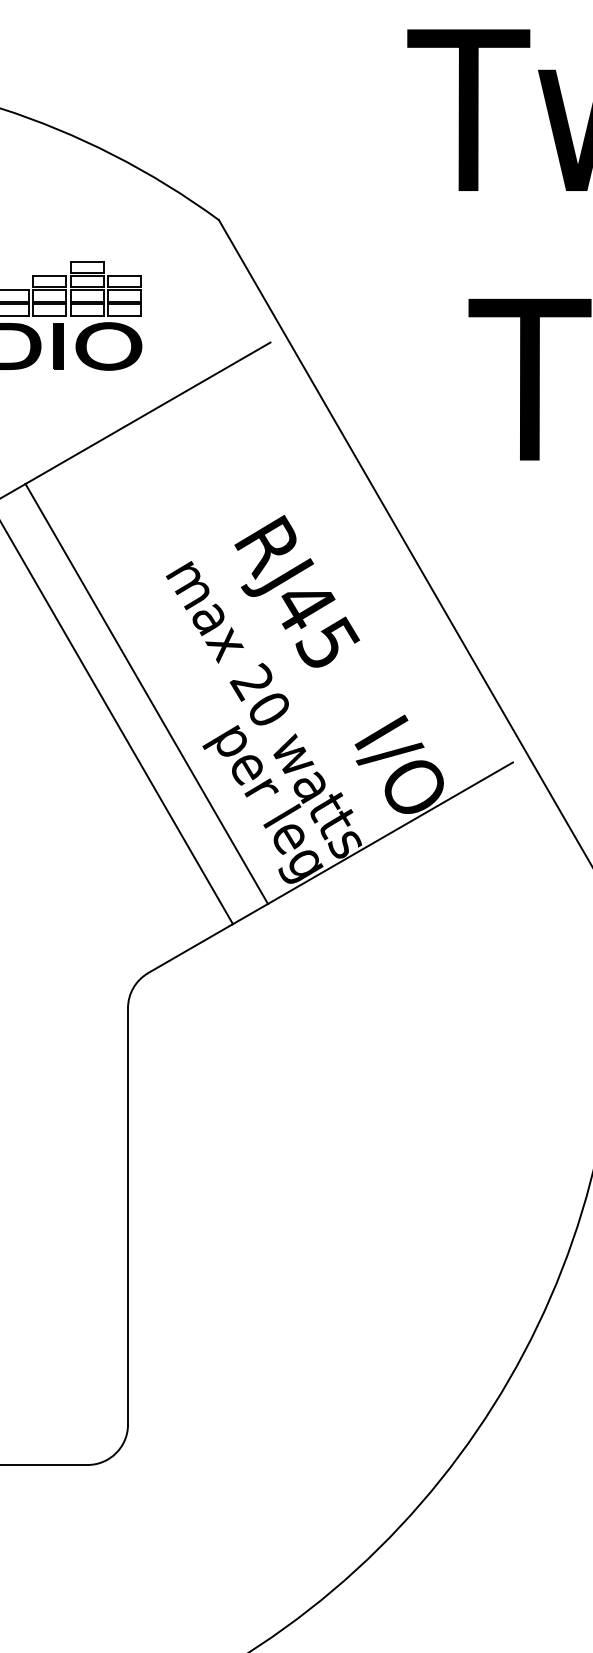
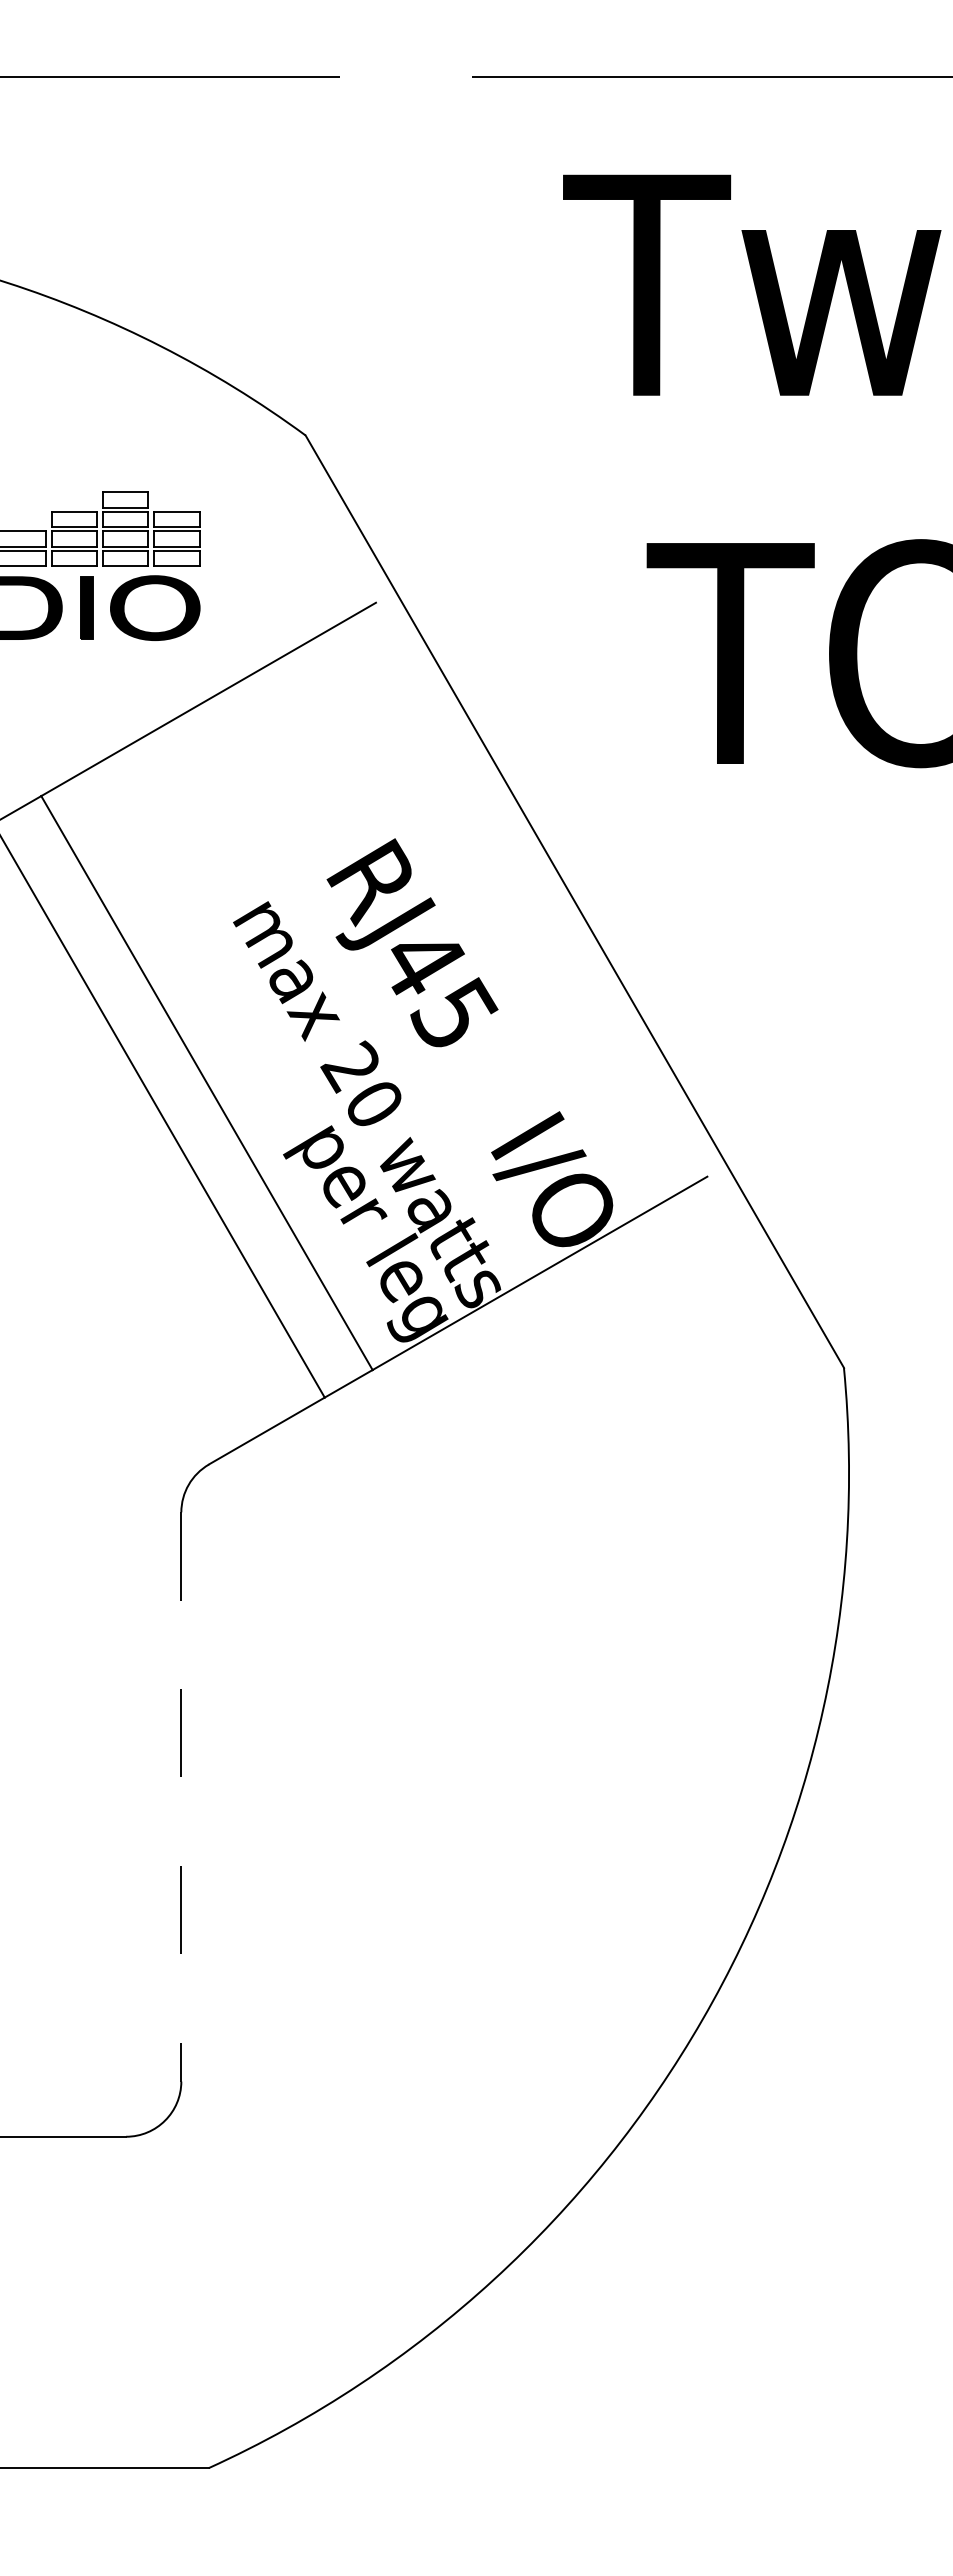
line: (128, 1216) -> (181, 1796), solid -> dashed

